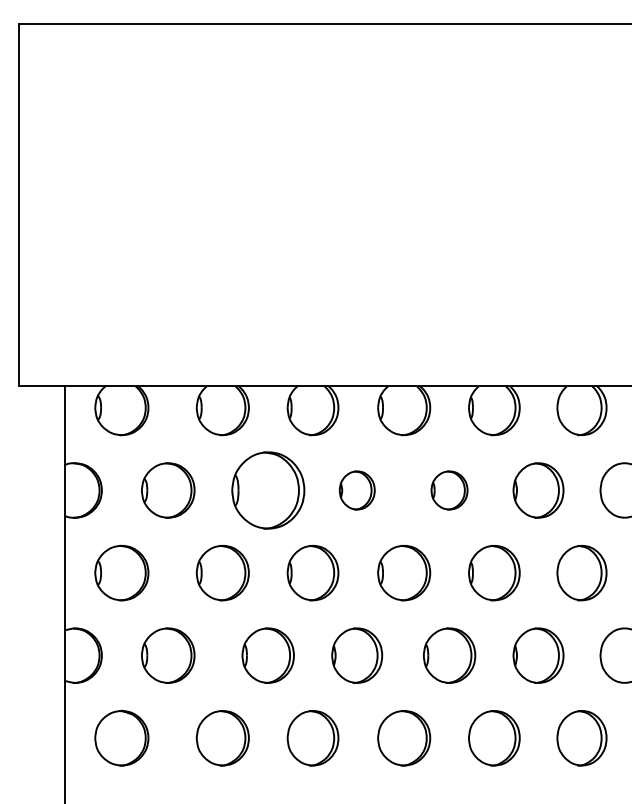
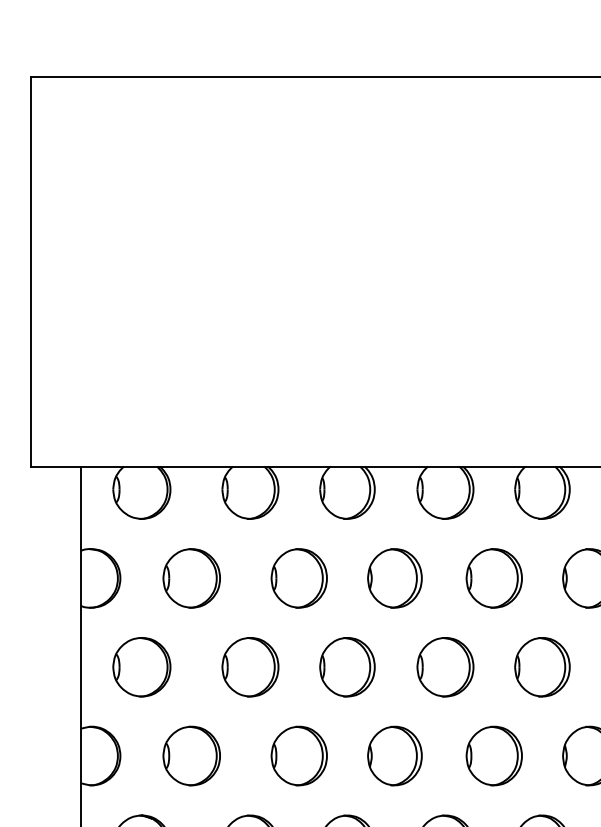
part: (267, 490) -> (298, 578), size x0.71
part: (357, 490) -> (395, 578), size x1.43
part: (449, 490) -> (494, 578), size x1.43

